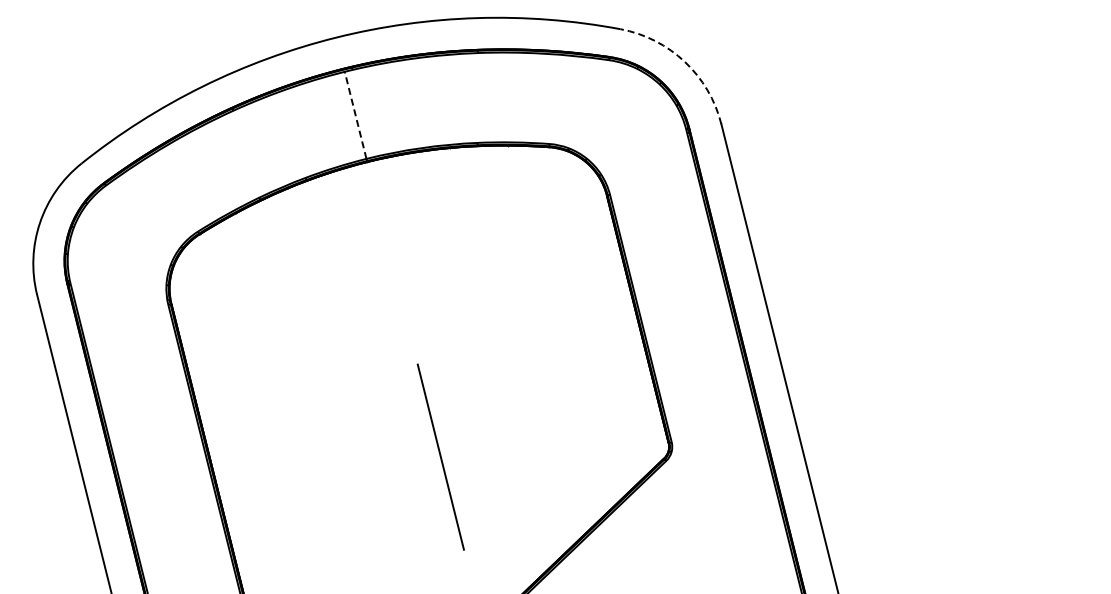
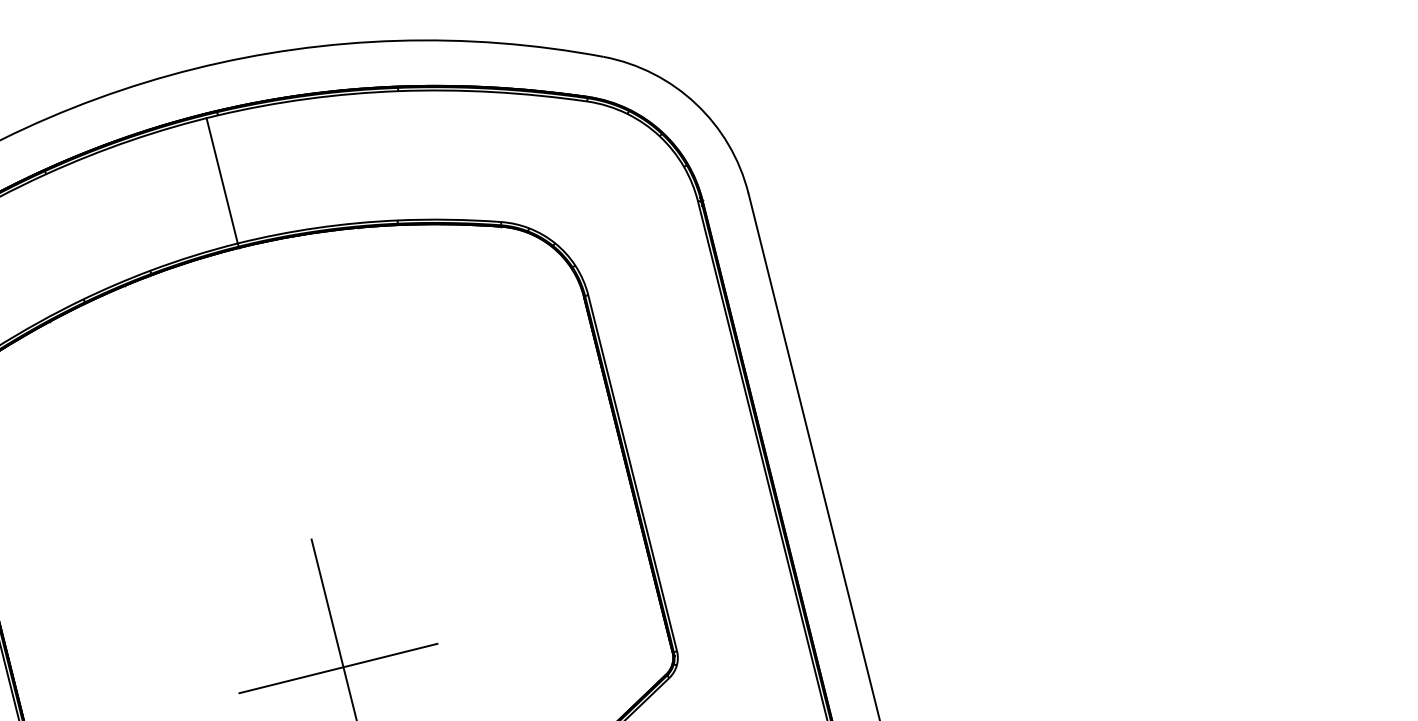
arc: (684, 61) -> (695, 103), dashed -> solid
line: (355, 115) -> (221, 181), dashed -> solid
line: (436, 454) -> (338, 668), added

